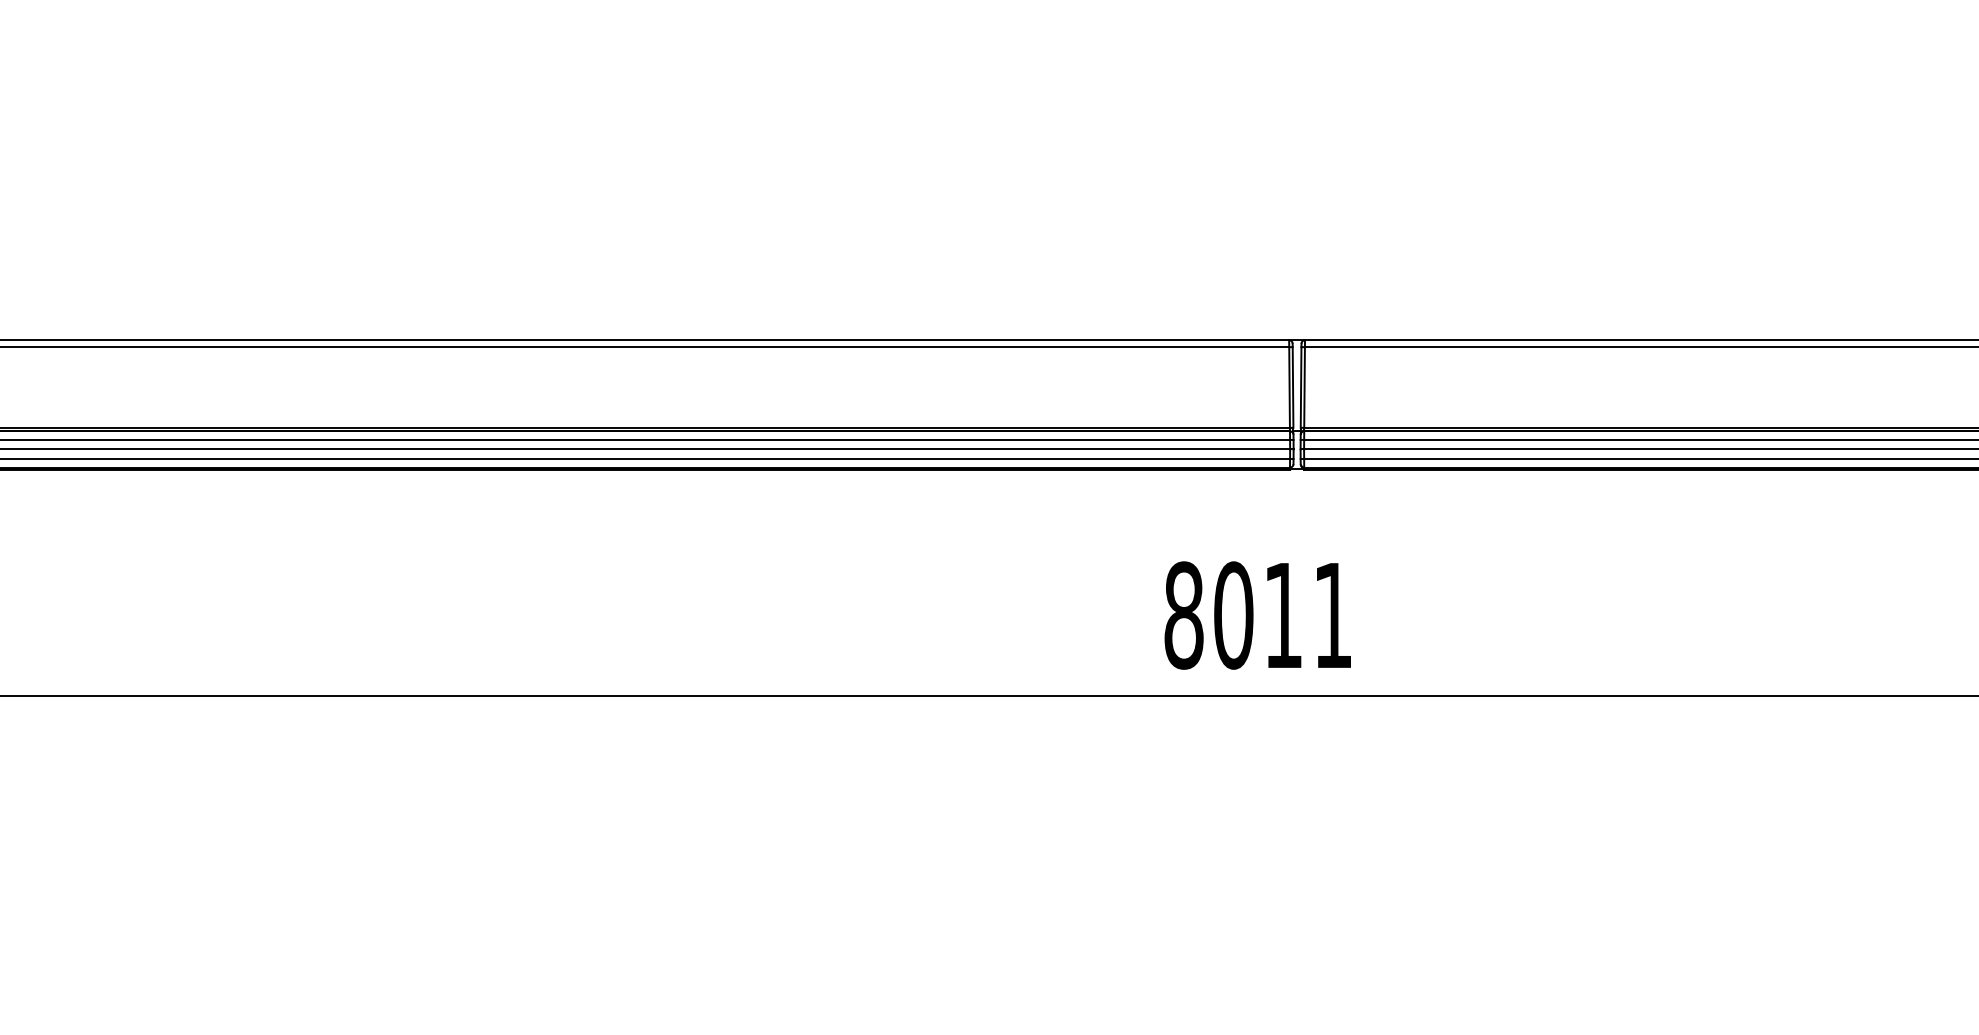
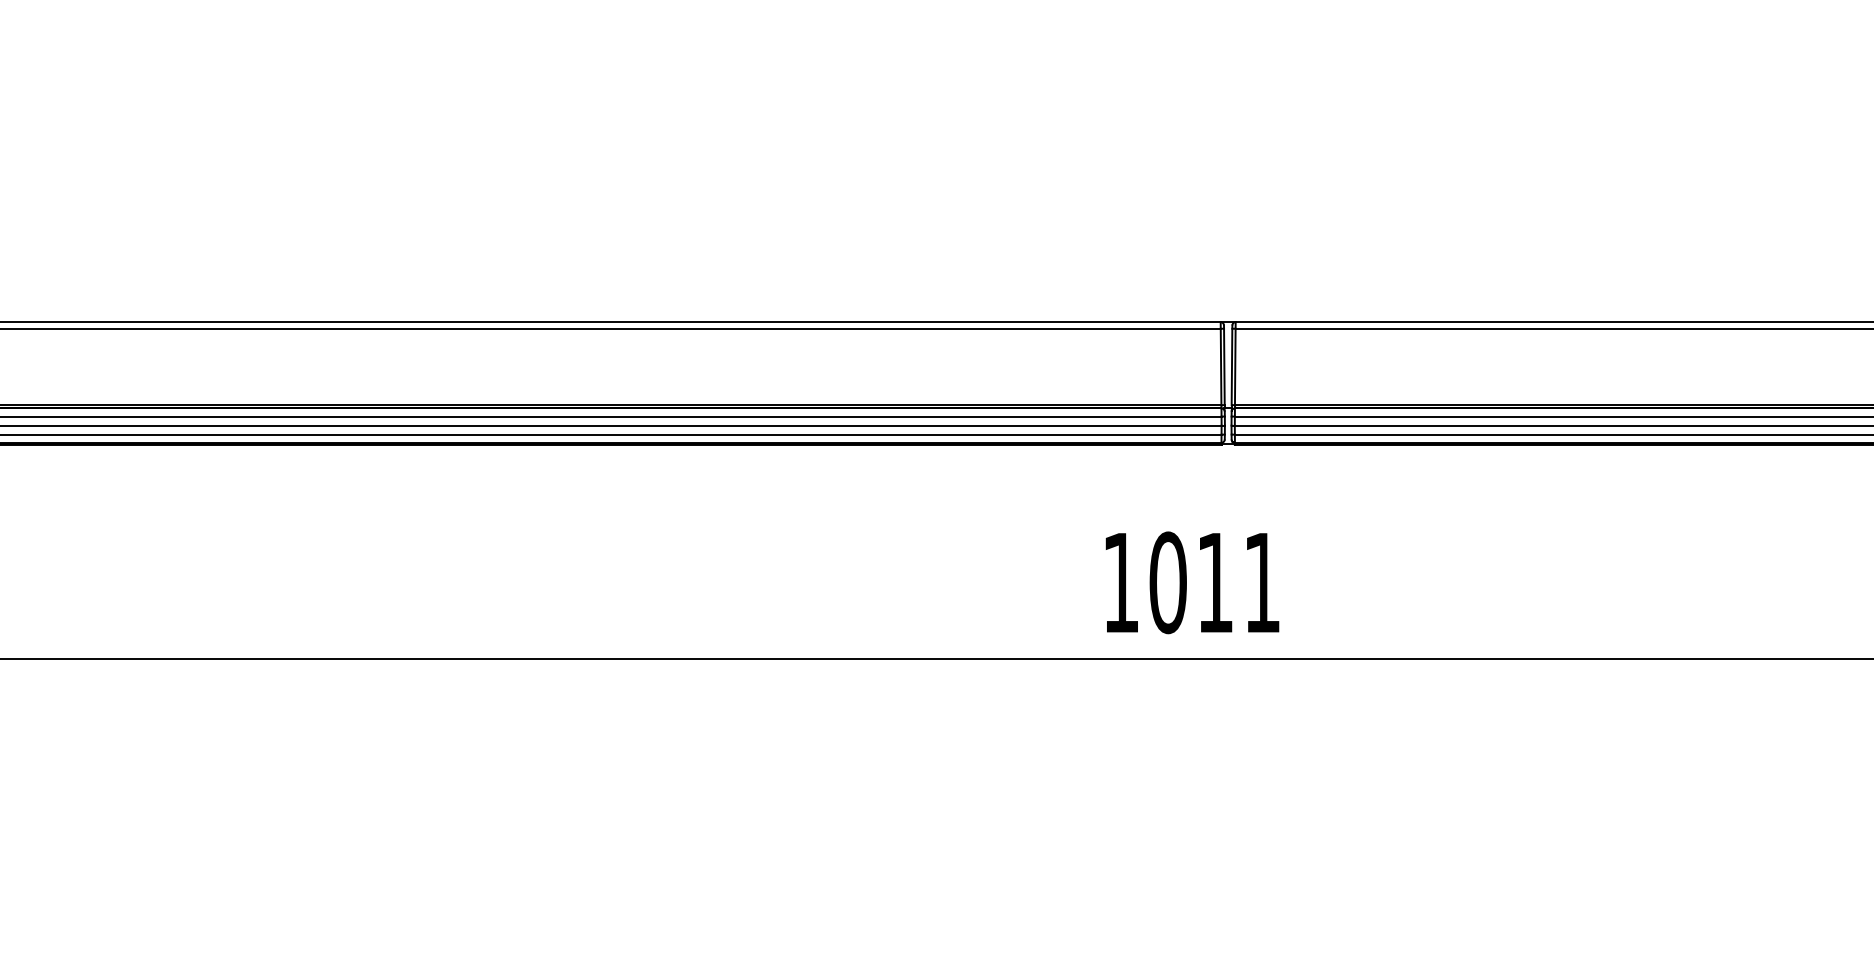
text: (1183, 615) -> (1120, 582), 8011 -> 1011

